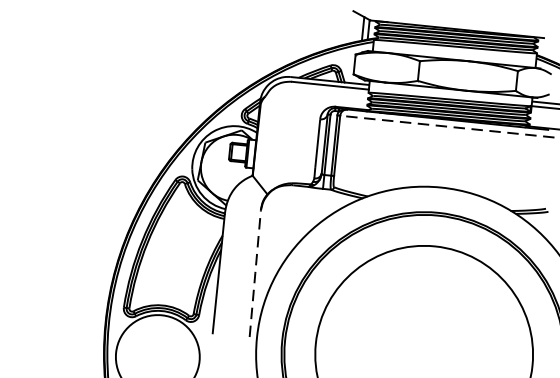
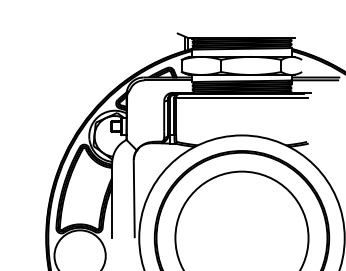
line: (446, 127) -> (241, 98), dashed -> solid
line: (255, 272) -> (134, 198), dashed -> solid

